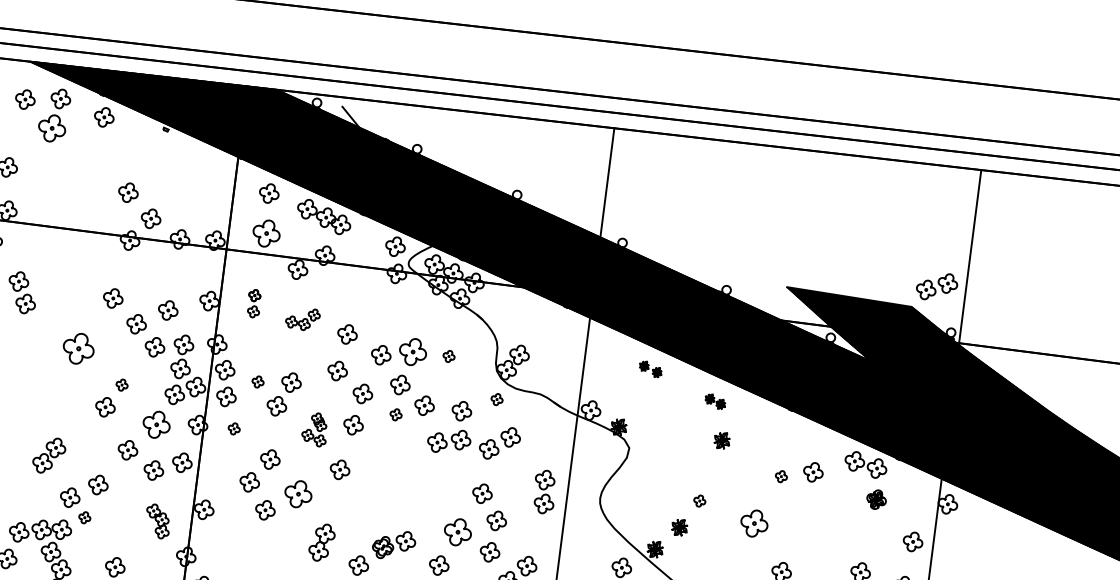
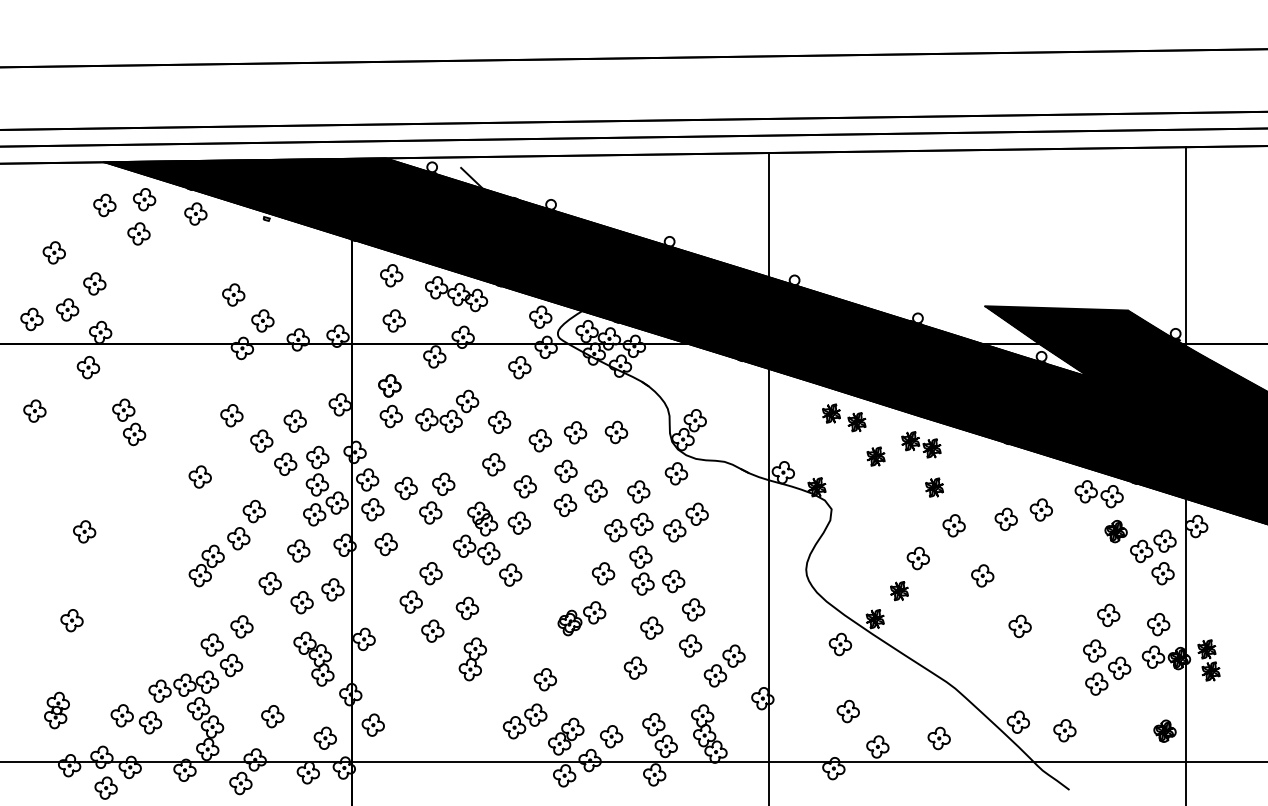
part: (51, 128) -> (138, 233), size x0.71
part: (265, 233) -> (393, 320), size x0.71
part: (937, 286) -> (1153, 546), moved
part: (371, 288) -> (519, 367), added
part: (254, 303) -> (390, 401), size x1.67
part: (303, 319) -> (447, 411), size x1.67
part: (77, 348) -> (199, 476), size x0.62
part: (413, 351) -> (575, 432), size x0.71
part: (449, 356) -> (616, 432), size x1.67
part: (650, 368) -> (844, 417), size x1.67
part: (257, 381) -> (405, 488), size x1.67
part: (121, 385) -> (253, 511), size x1.67
part: (497, 399) -> (676, 473), size x1.67
part: (715, 401) -> (921, 444), size x1.67
part: (673, 406) -> (875, 456), added
part: (396, 414) -> (565, 505), size x1.67
part: (156, 424) -> (298, 550), size x0.71
part: (233, 428) -> (385, 544), size x1.67
part: (314, 429) -> (476, 533), size x1.67
part: (49, 455) -> (206, 565), moved
part: (734, 476) -> (953, 525), added
part: (780, 476) -> (1005, 519), size x1.67
part: (421, 478) -> (603, 573), added
part: (544, 491) -> (641, 570), moved
part: (298, 494) -> (467, 608), size x0.71
part: (699, 500) -> (917, 558), size x1.67
part: (84, 517) -> (231, 665), size x1.67
part: (157, 520) -> (313, 658), size x1.43
part: (754, 523) -> (982, 575), size x0.71
part: (457, 531) -> (651, 627), size x0.71
part: (321, 542) -> (472, 659), moved
part: (393, 544) -> (581, 618), moved

